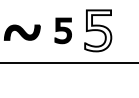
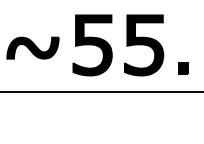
part: (63, 30) -> (93, 44), size x1.67
fill: (98, 30) -> (144, 44), added
part: (124, 46) -> (182, 68), added

